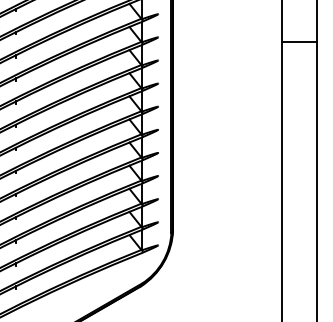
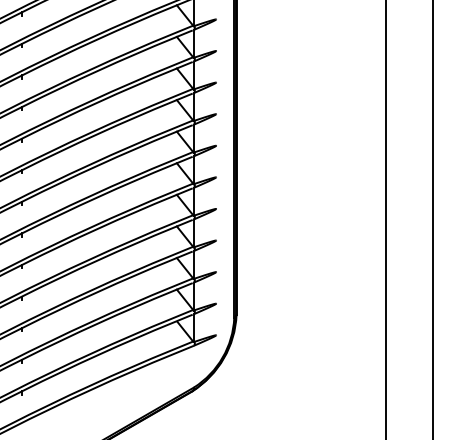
line: (298, 42) -> (408, 57), removed

